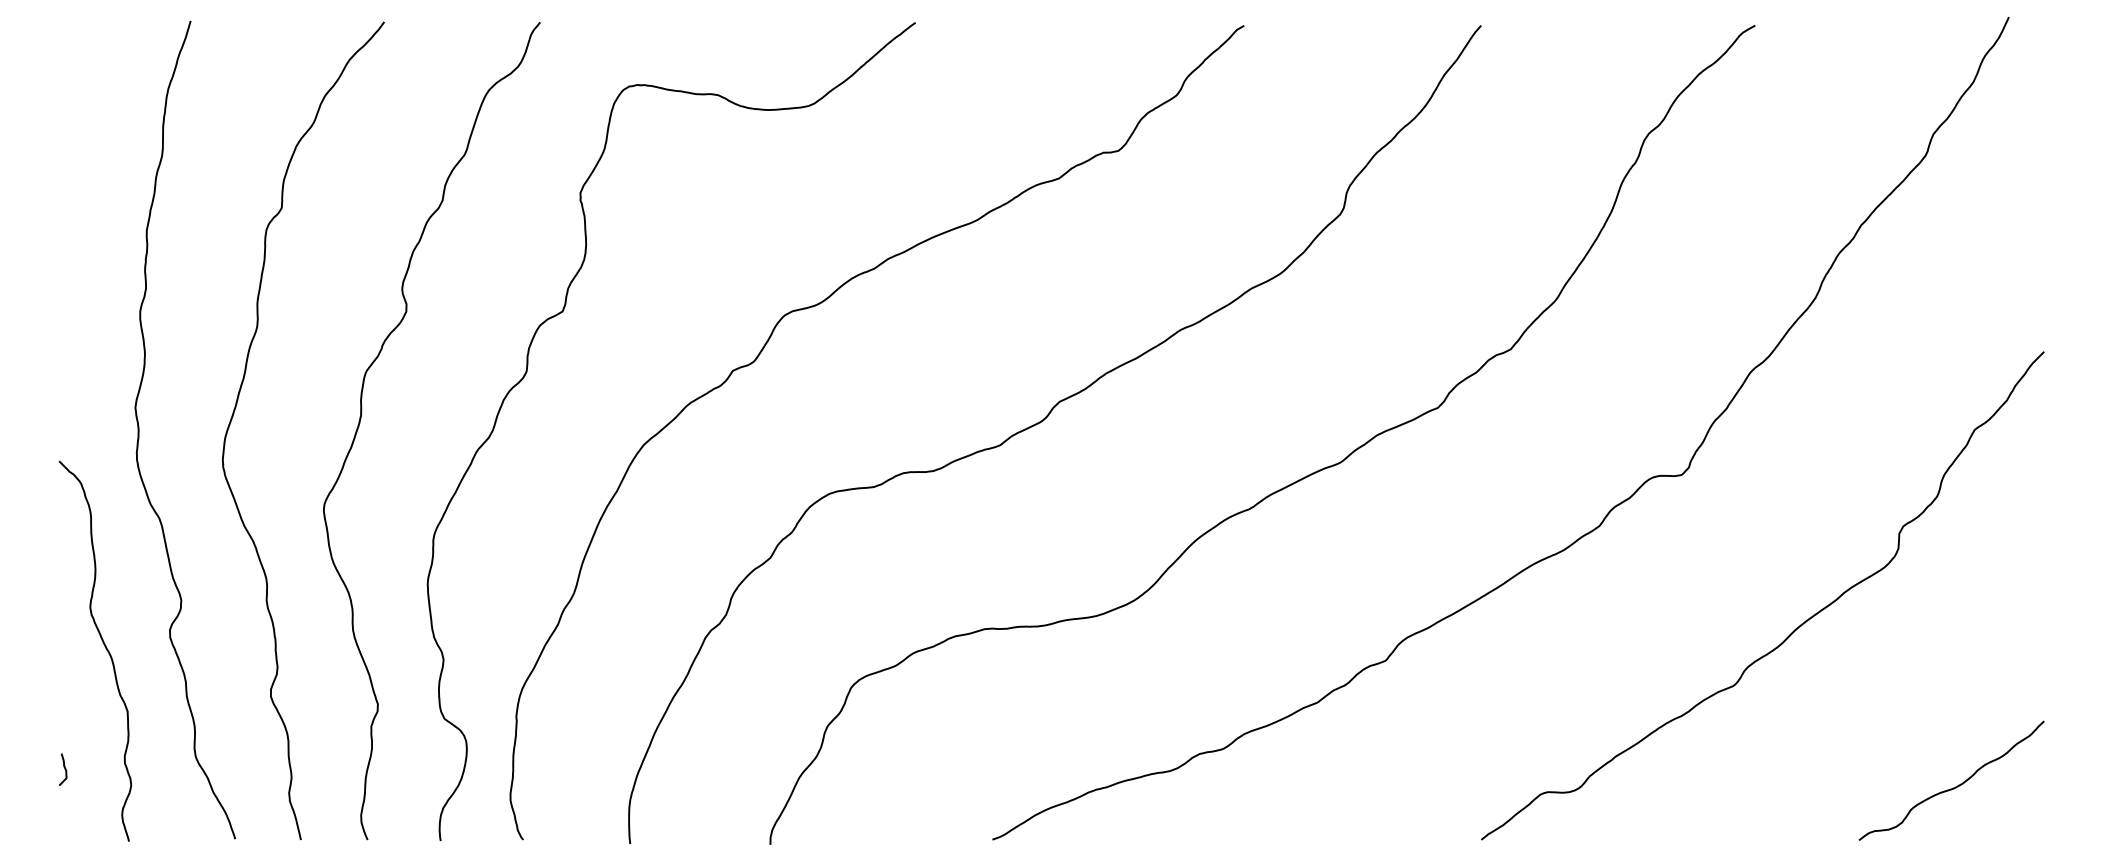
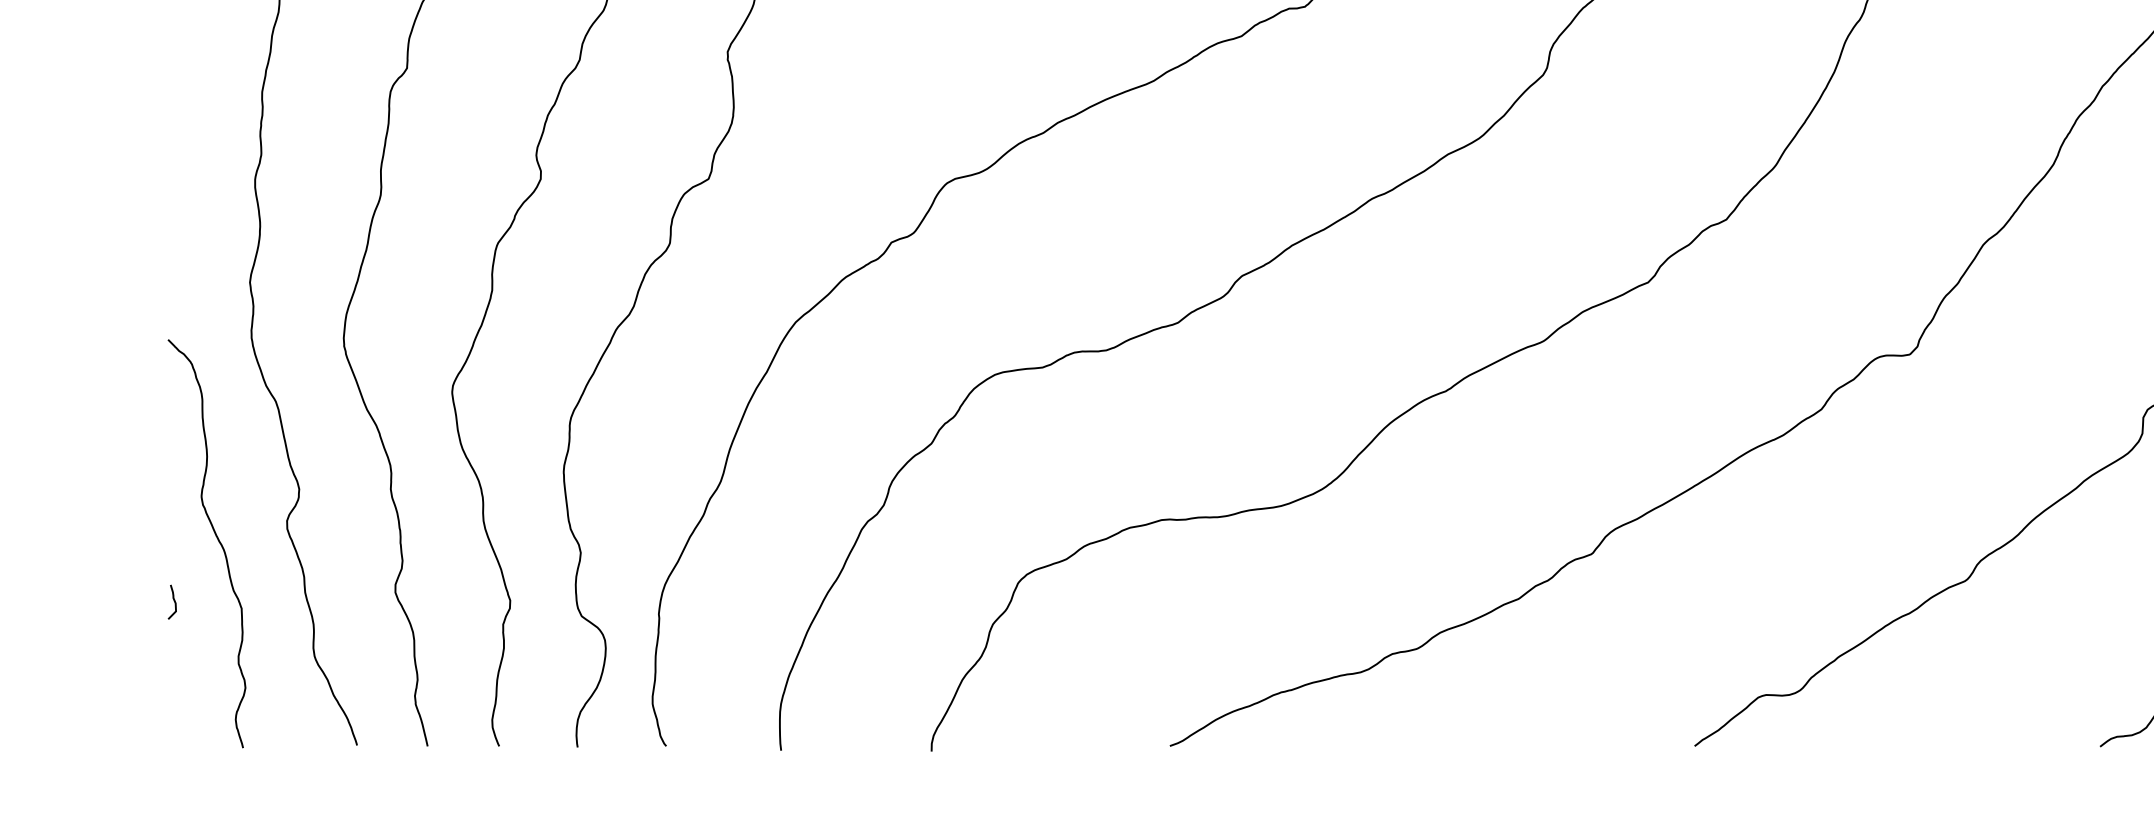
curve: (64, 769) -> (173, 601), moved

